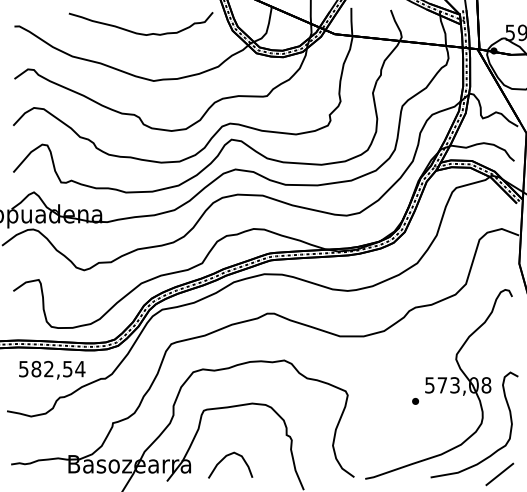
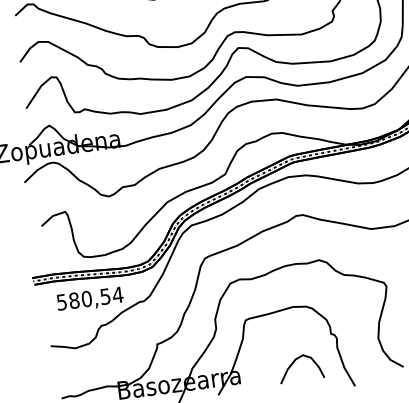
text: (48, 369) -> (86, 299), 582,54 -> 580,54
curve: (225, 458) -> (295, 362), moved

